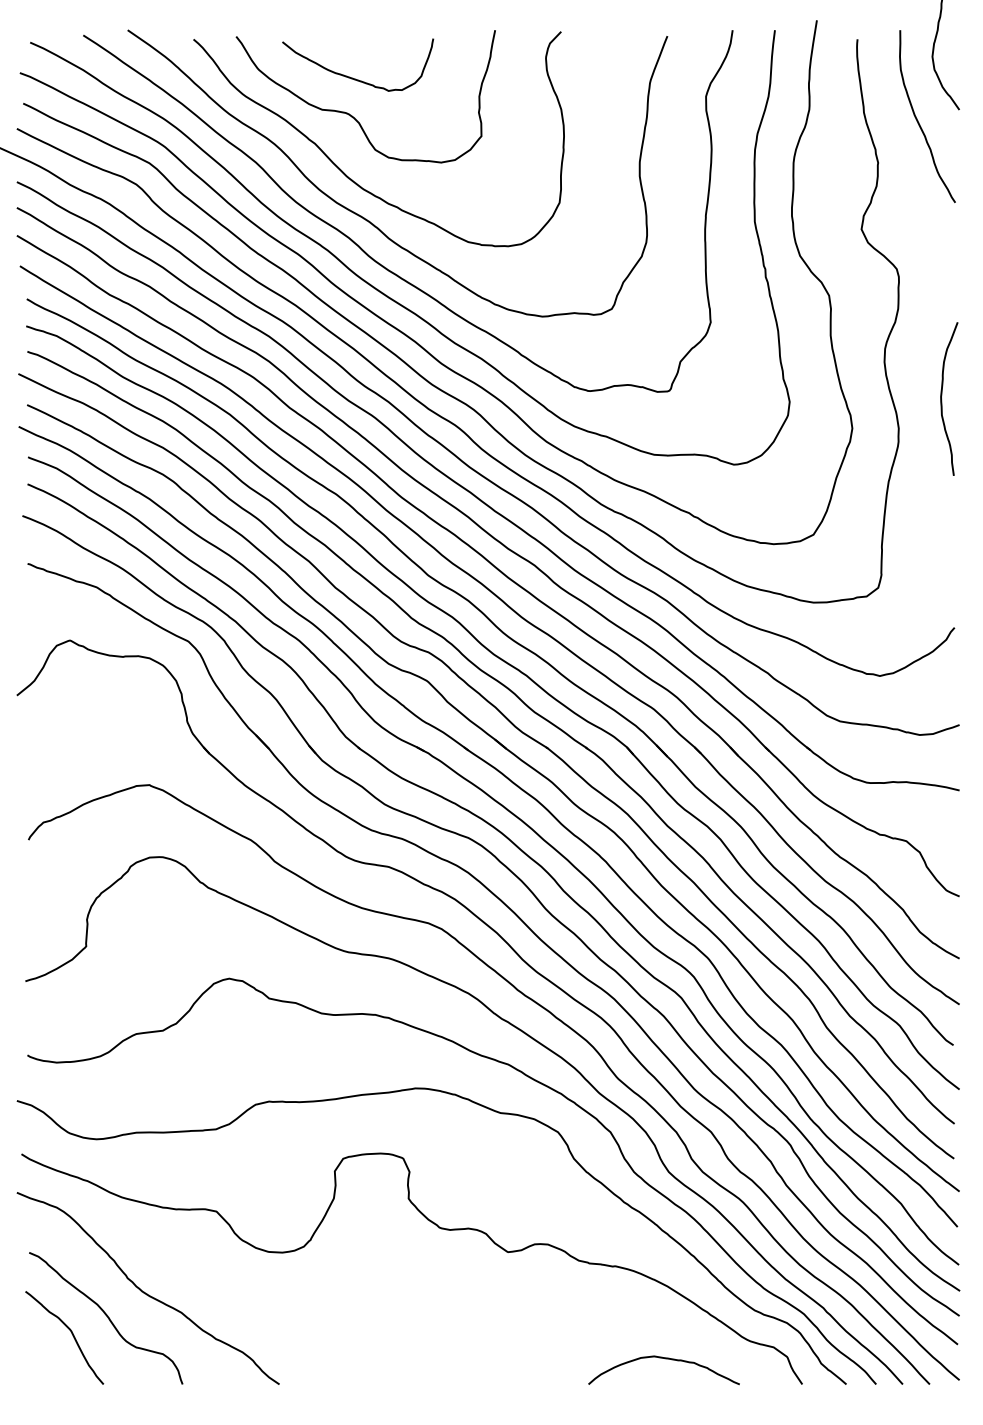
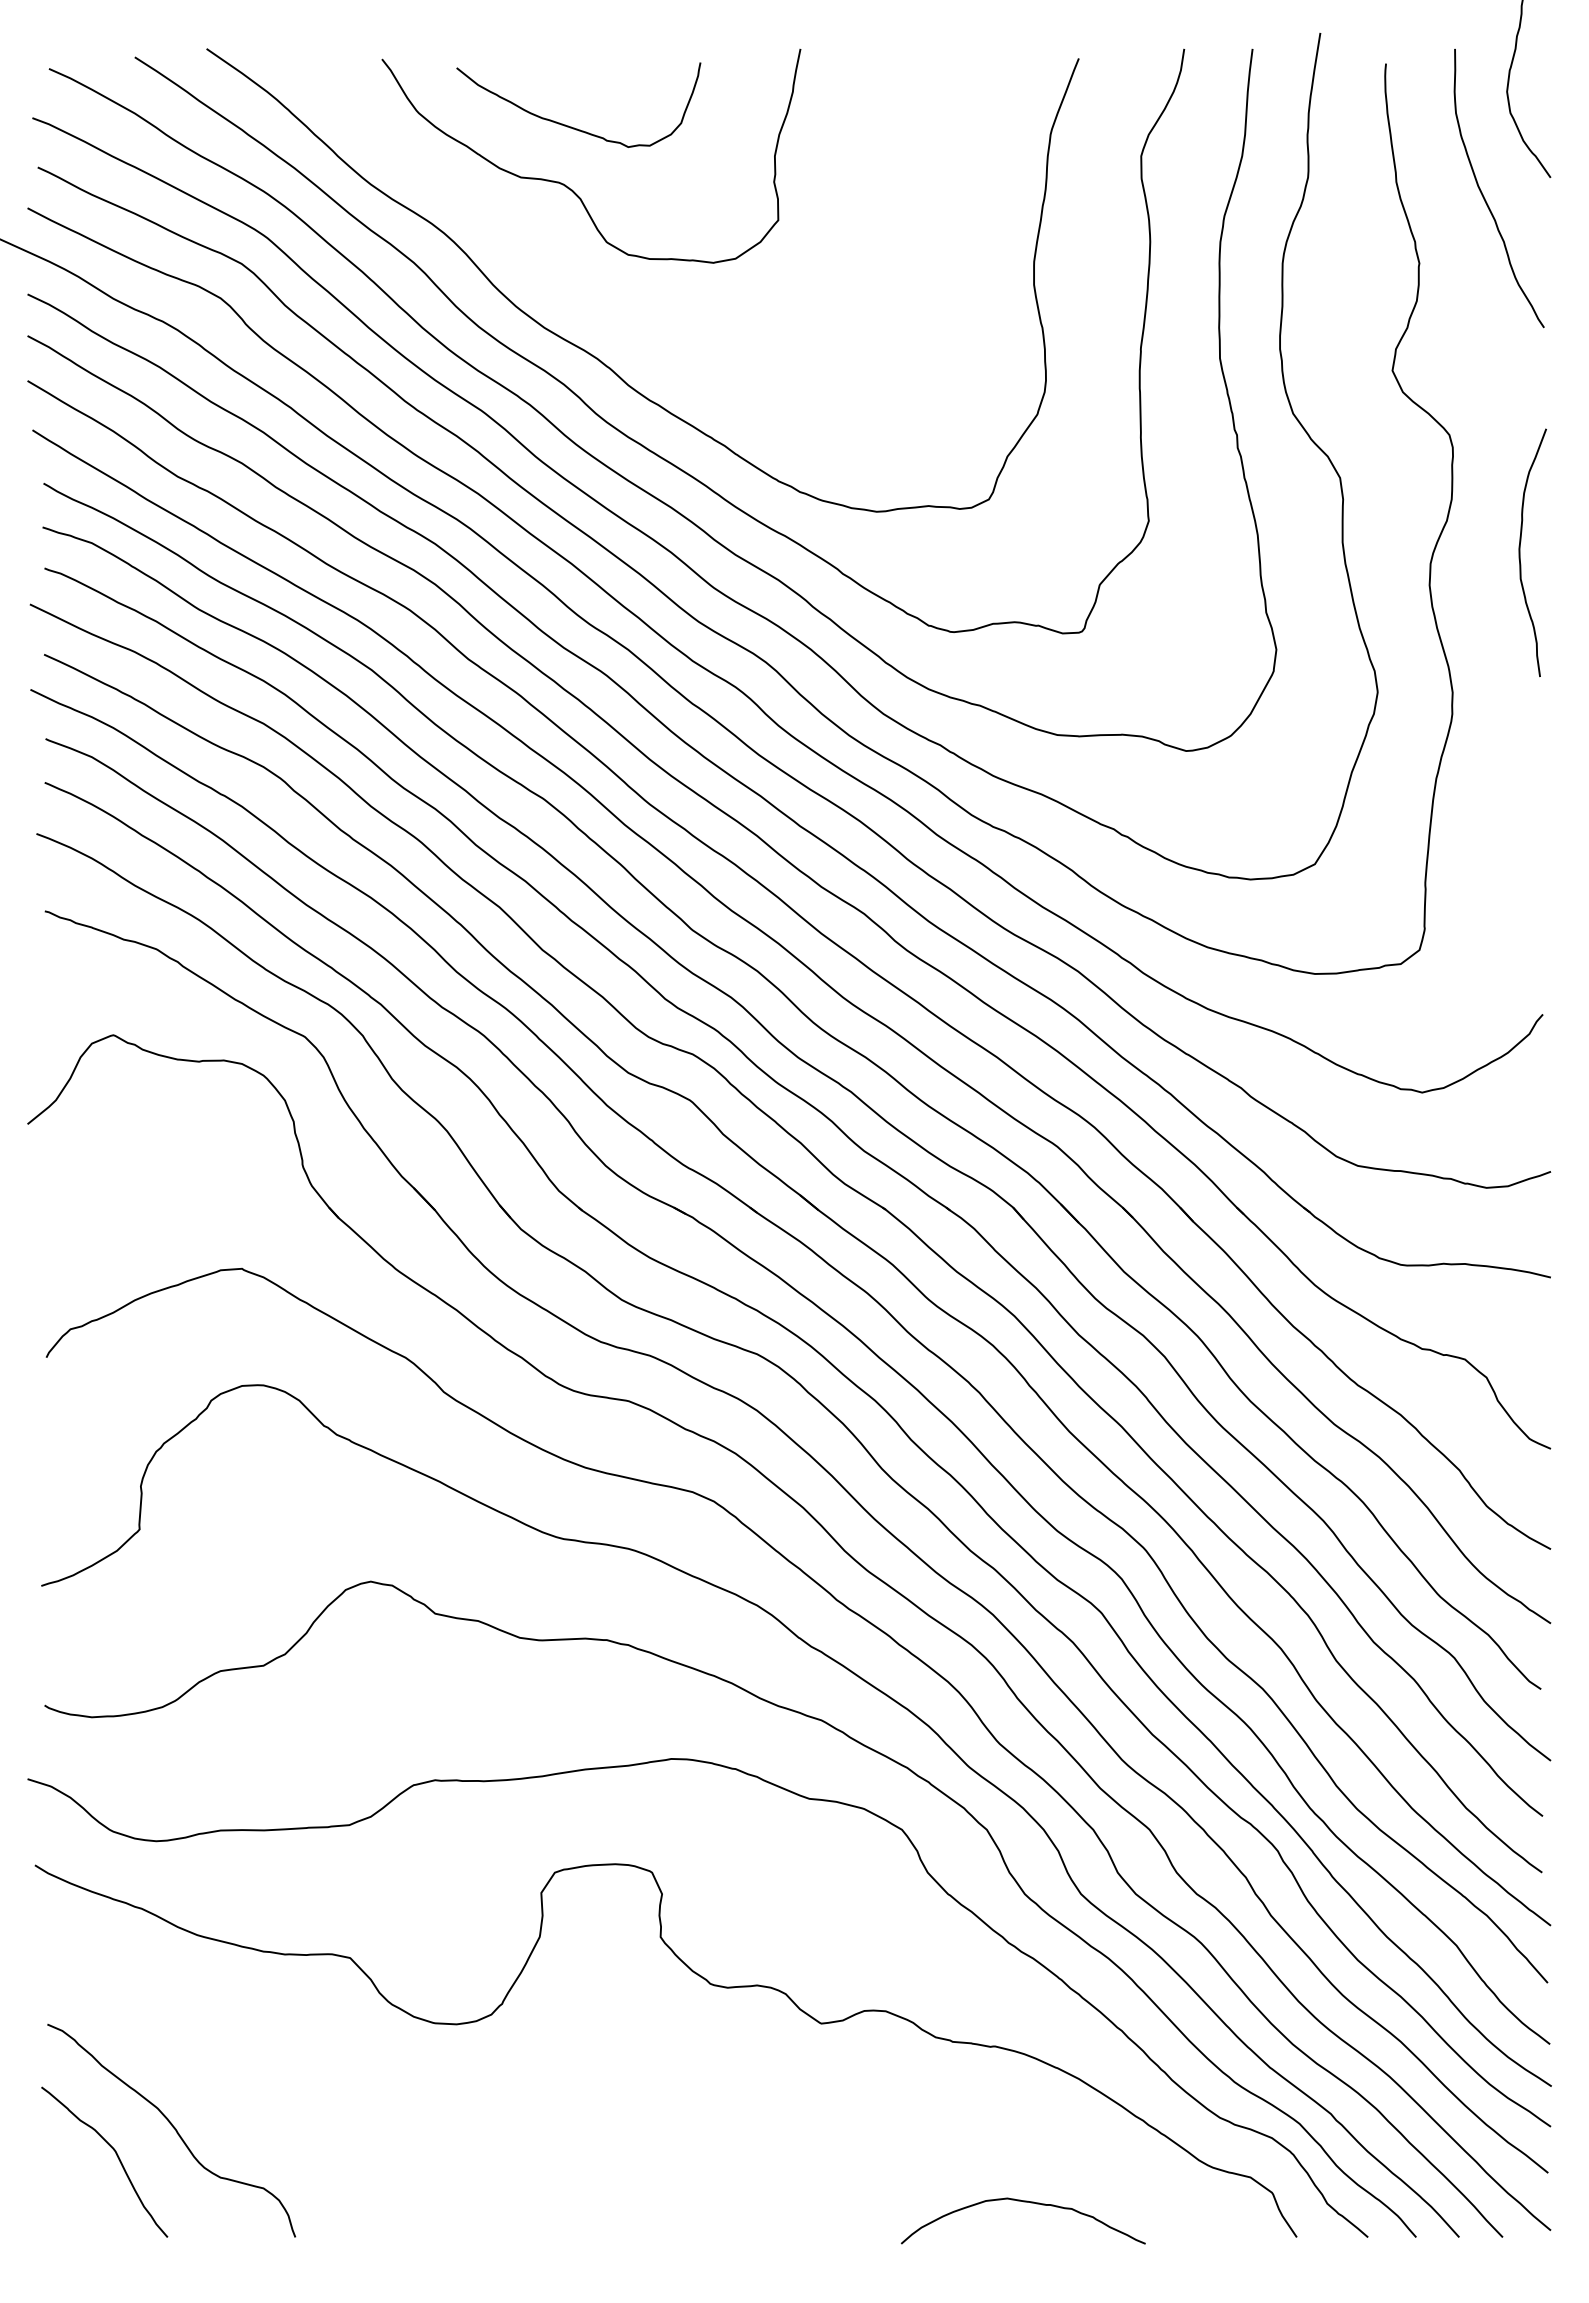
curve: (344, 172) -> (556, 278), removed
curve: (942, 399) -> (1521, 553), moved
curve: (144, 1291) -> (233, 2087), removed
curve: (665, 1359) -> (1025, 2203), moved

